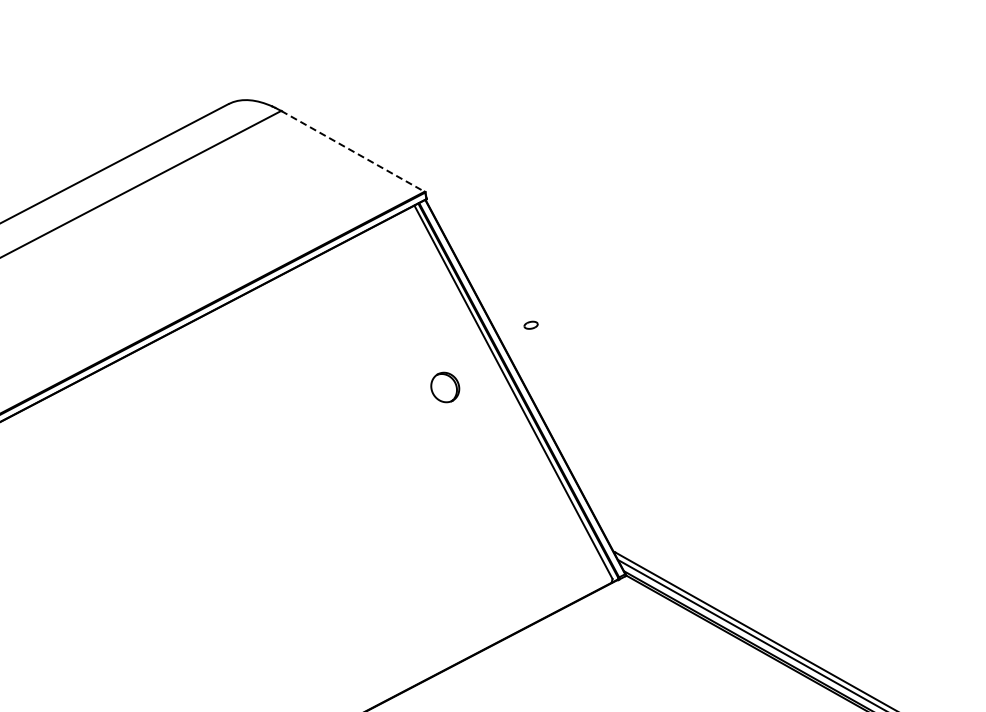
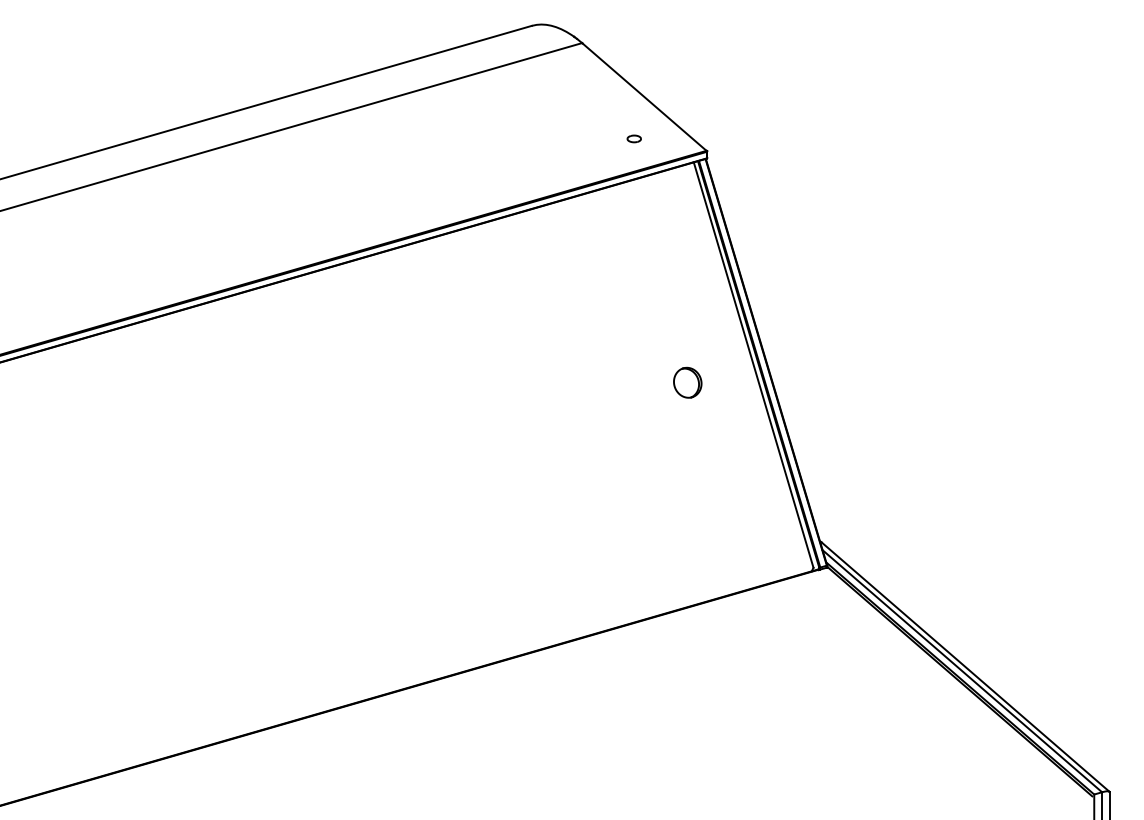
line: (353, 151) -> (644, 97), dashed -> solid
part: (530, 325) -> (633, 138), moved
part: (444, 387) -> (687, 382), moved

